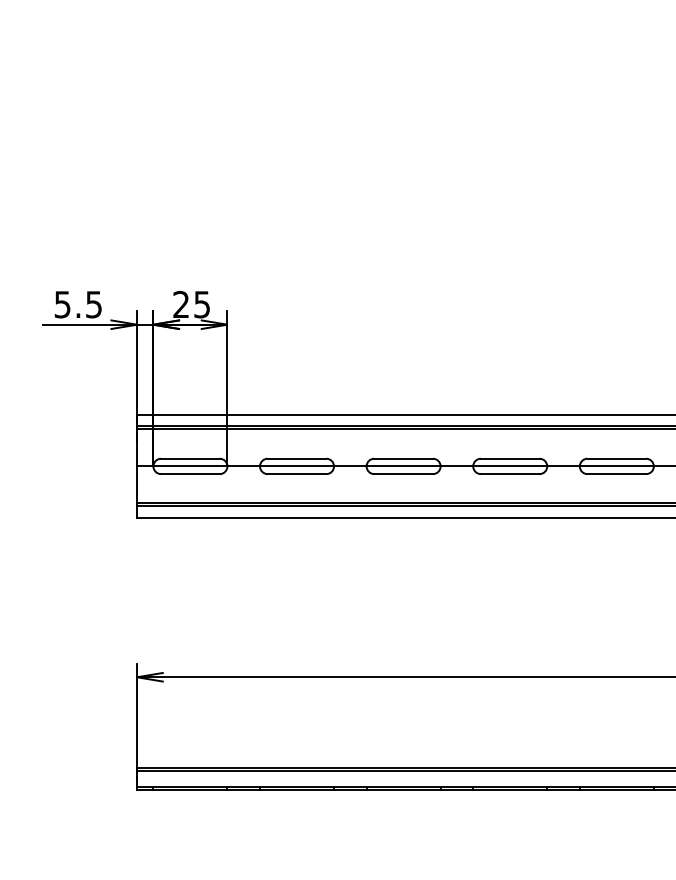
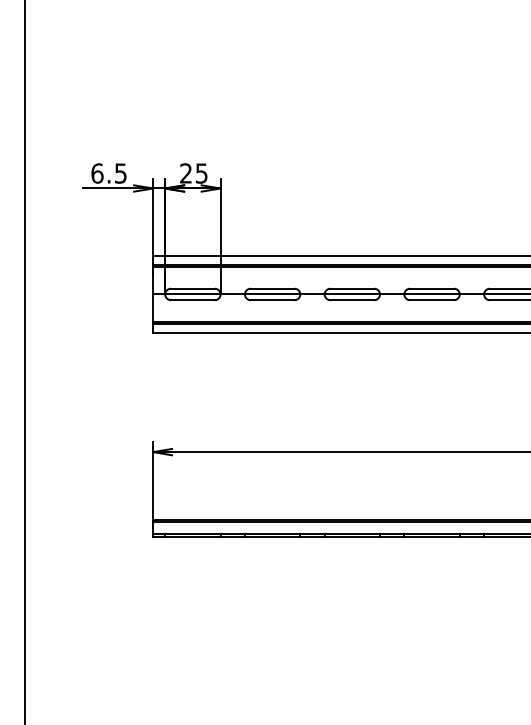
text: (62, 304) -> (97, 173), 5.5 -> 6.5

